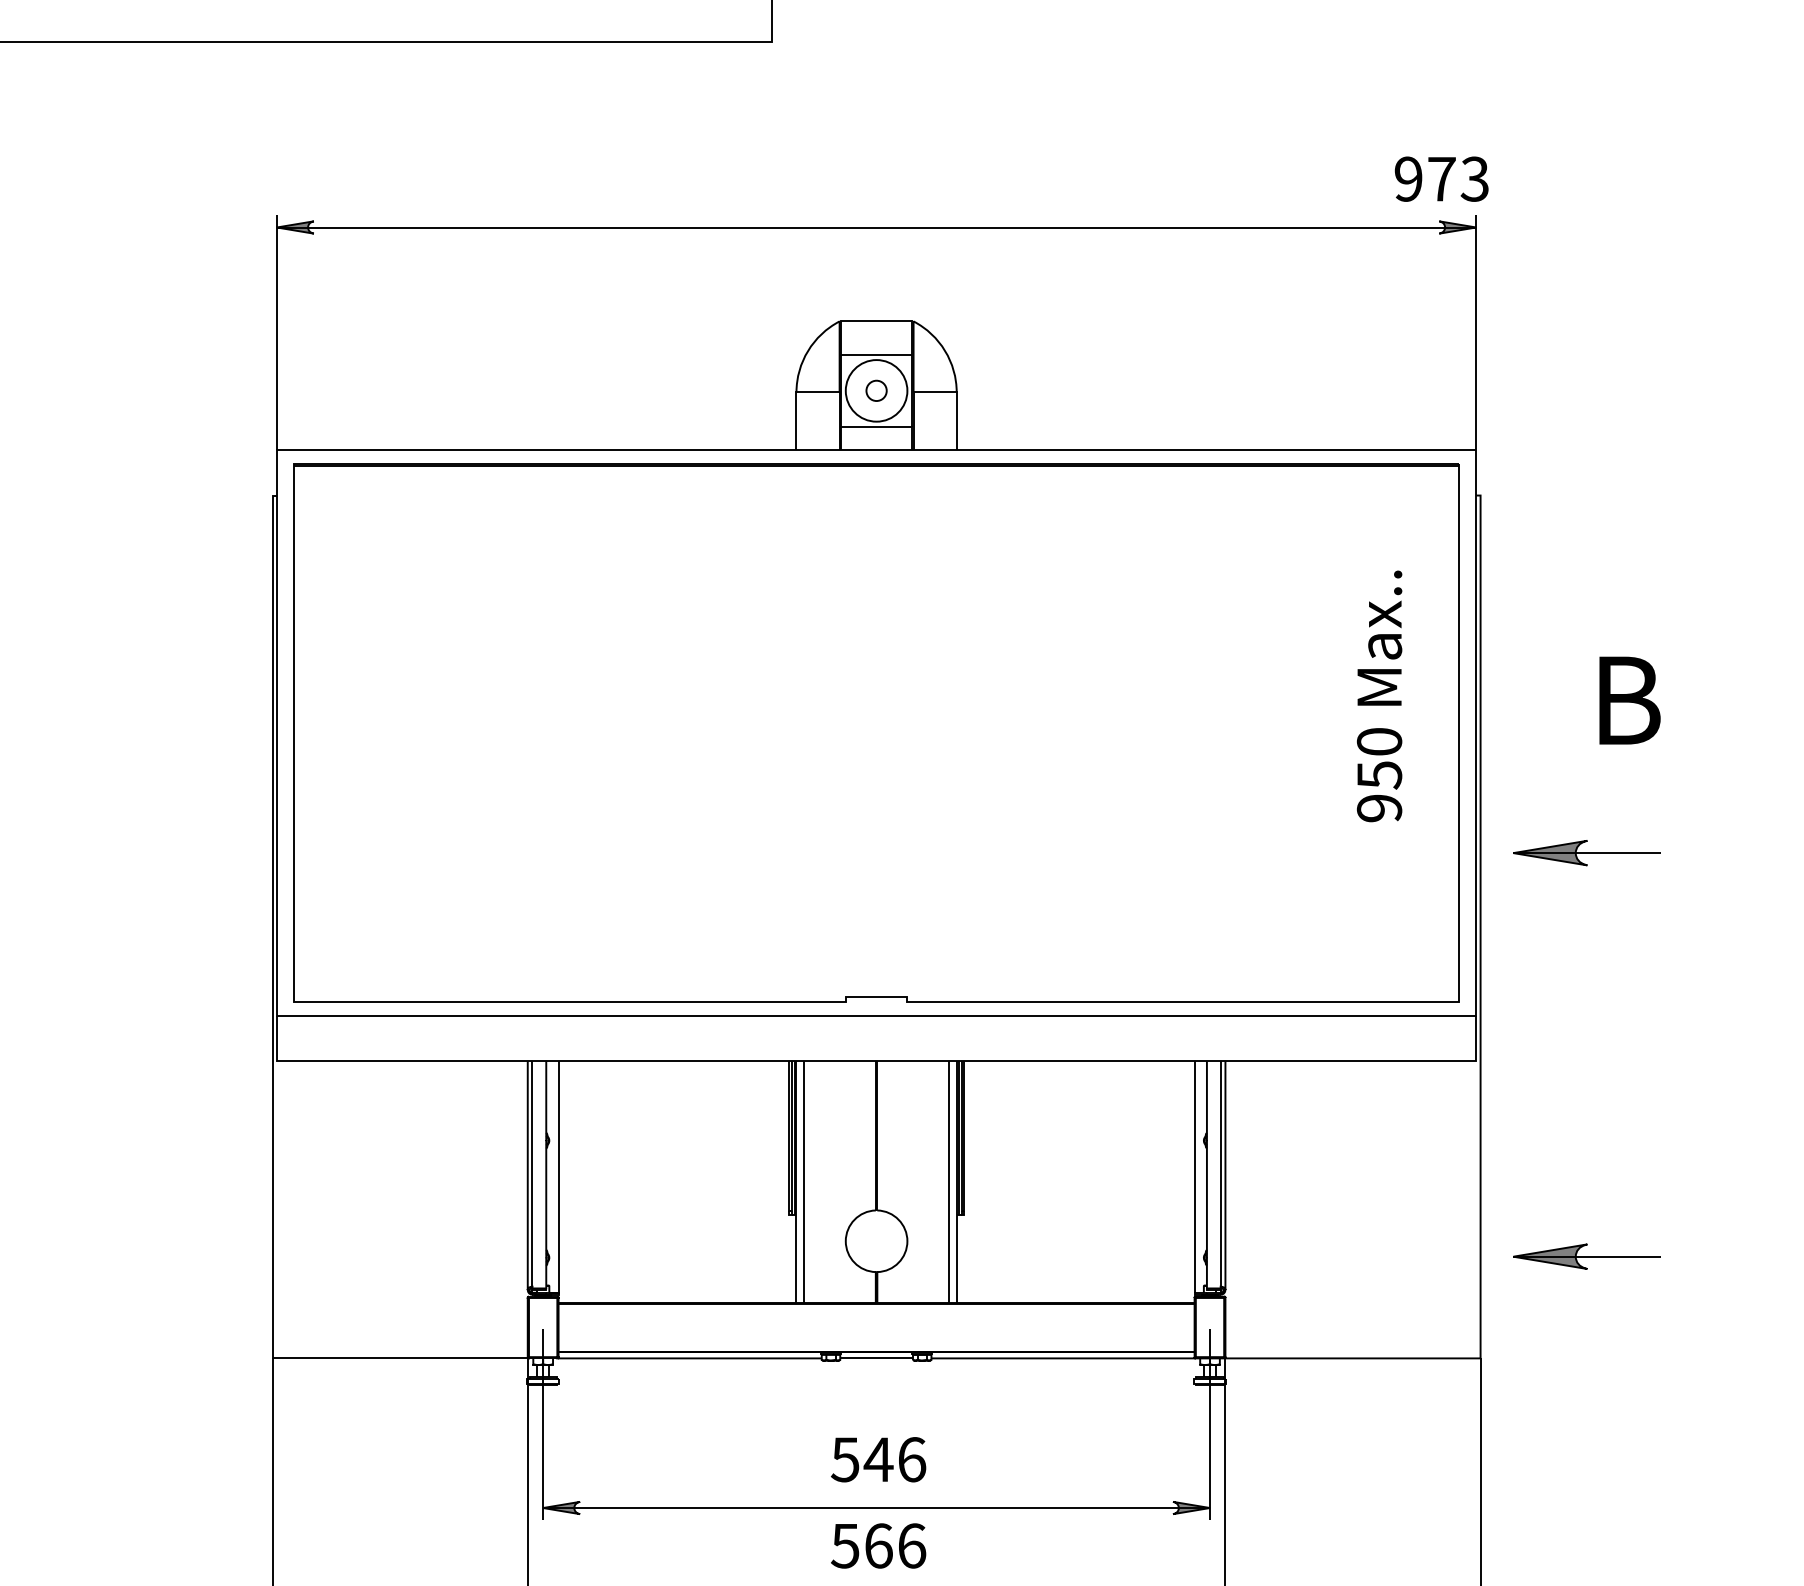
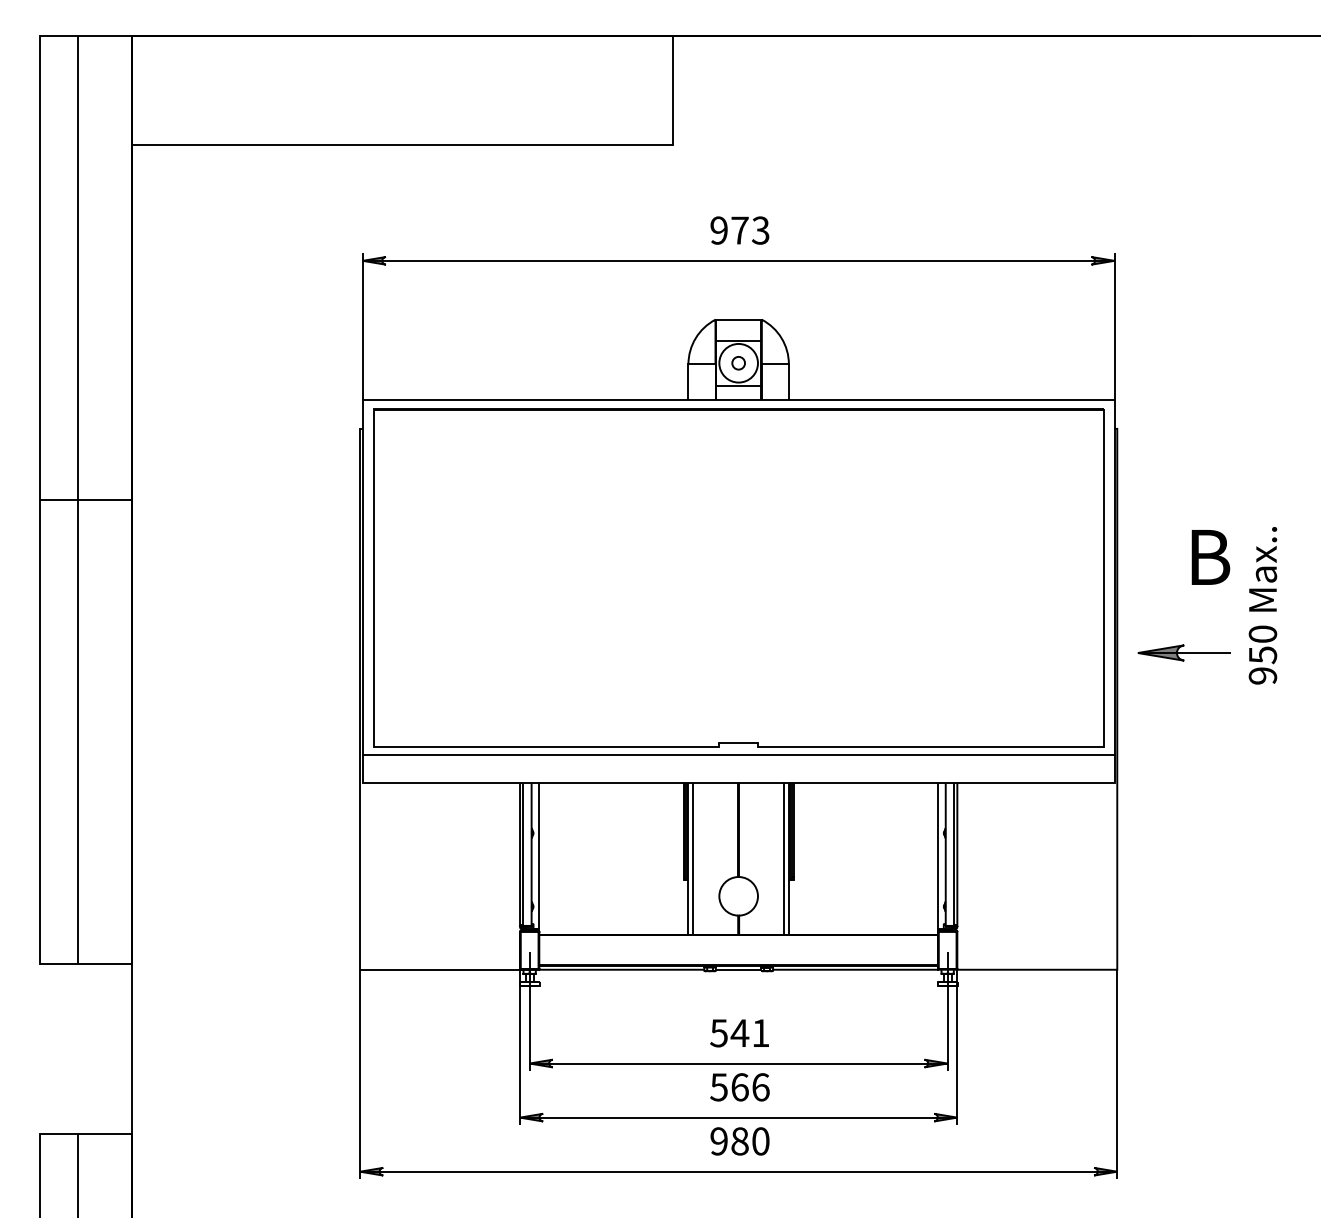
text: (1441, 179) -> (739, 230), moved
text: (1378, 695) -> (1262, 605), moved
part: (1586, 1255) -> (1183, 905), removed
text: (911, 1460) -> (760, 1033), 546 -> 541

